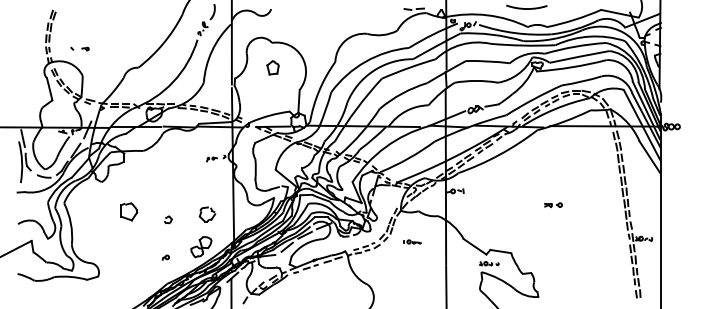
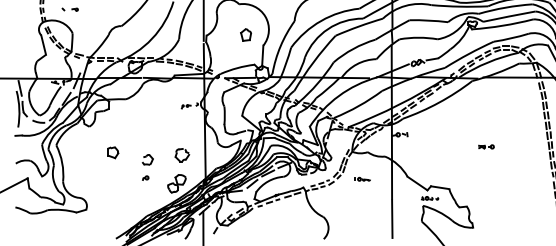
part: (272, 67) -> (245, 34), moved
part: (128, 211) -> (112, 152), size x0.71
part: (168, 219) -> (148, 159), size x1.67
part: (165, 257) -> (145, 177), moved

